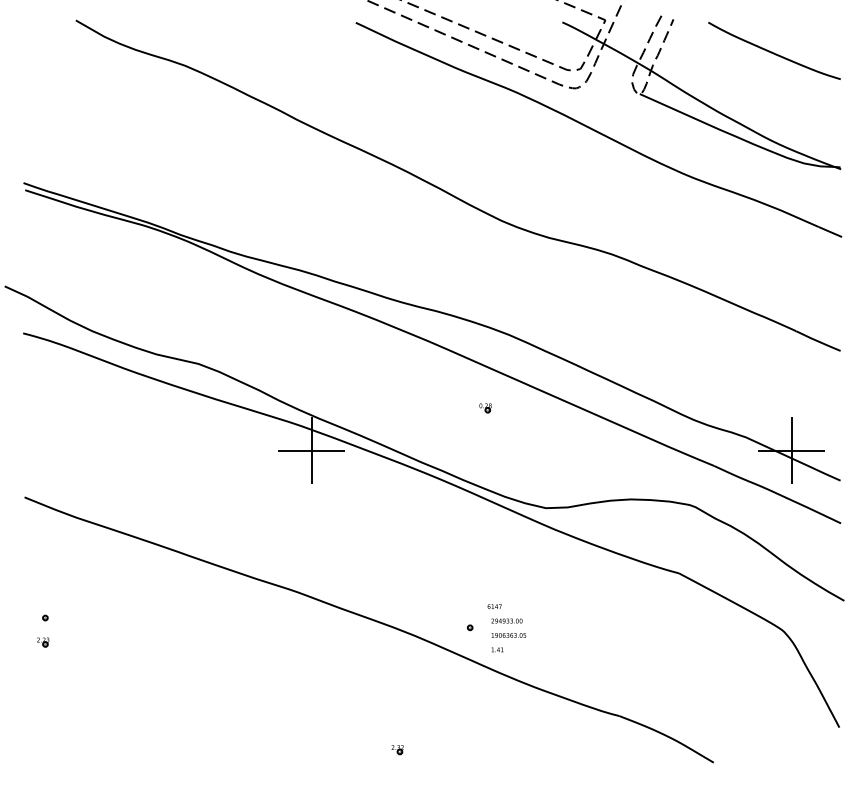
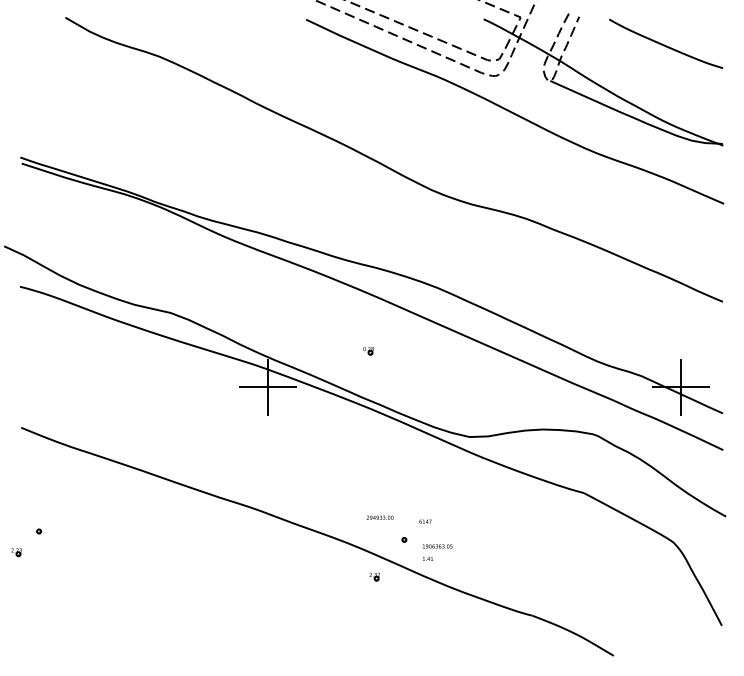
part: (485, 408) -> (368, 351), moved
text: (506, 620) -> (379, 517), moved
part: (43, 642) -> (16, 552), moved
part: (397, 750) -> (374, 577), moved

